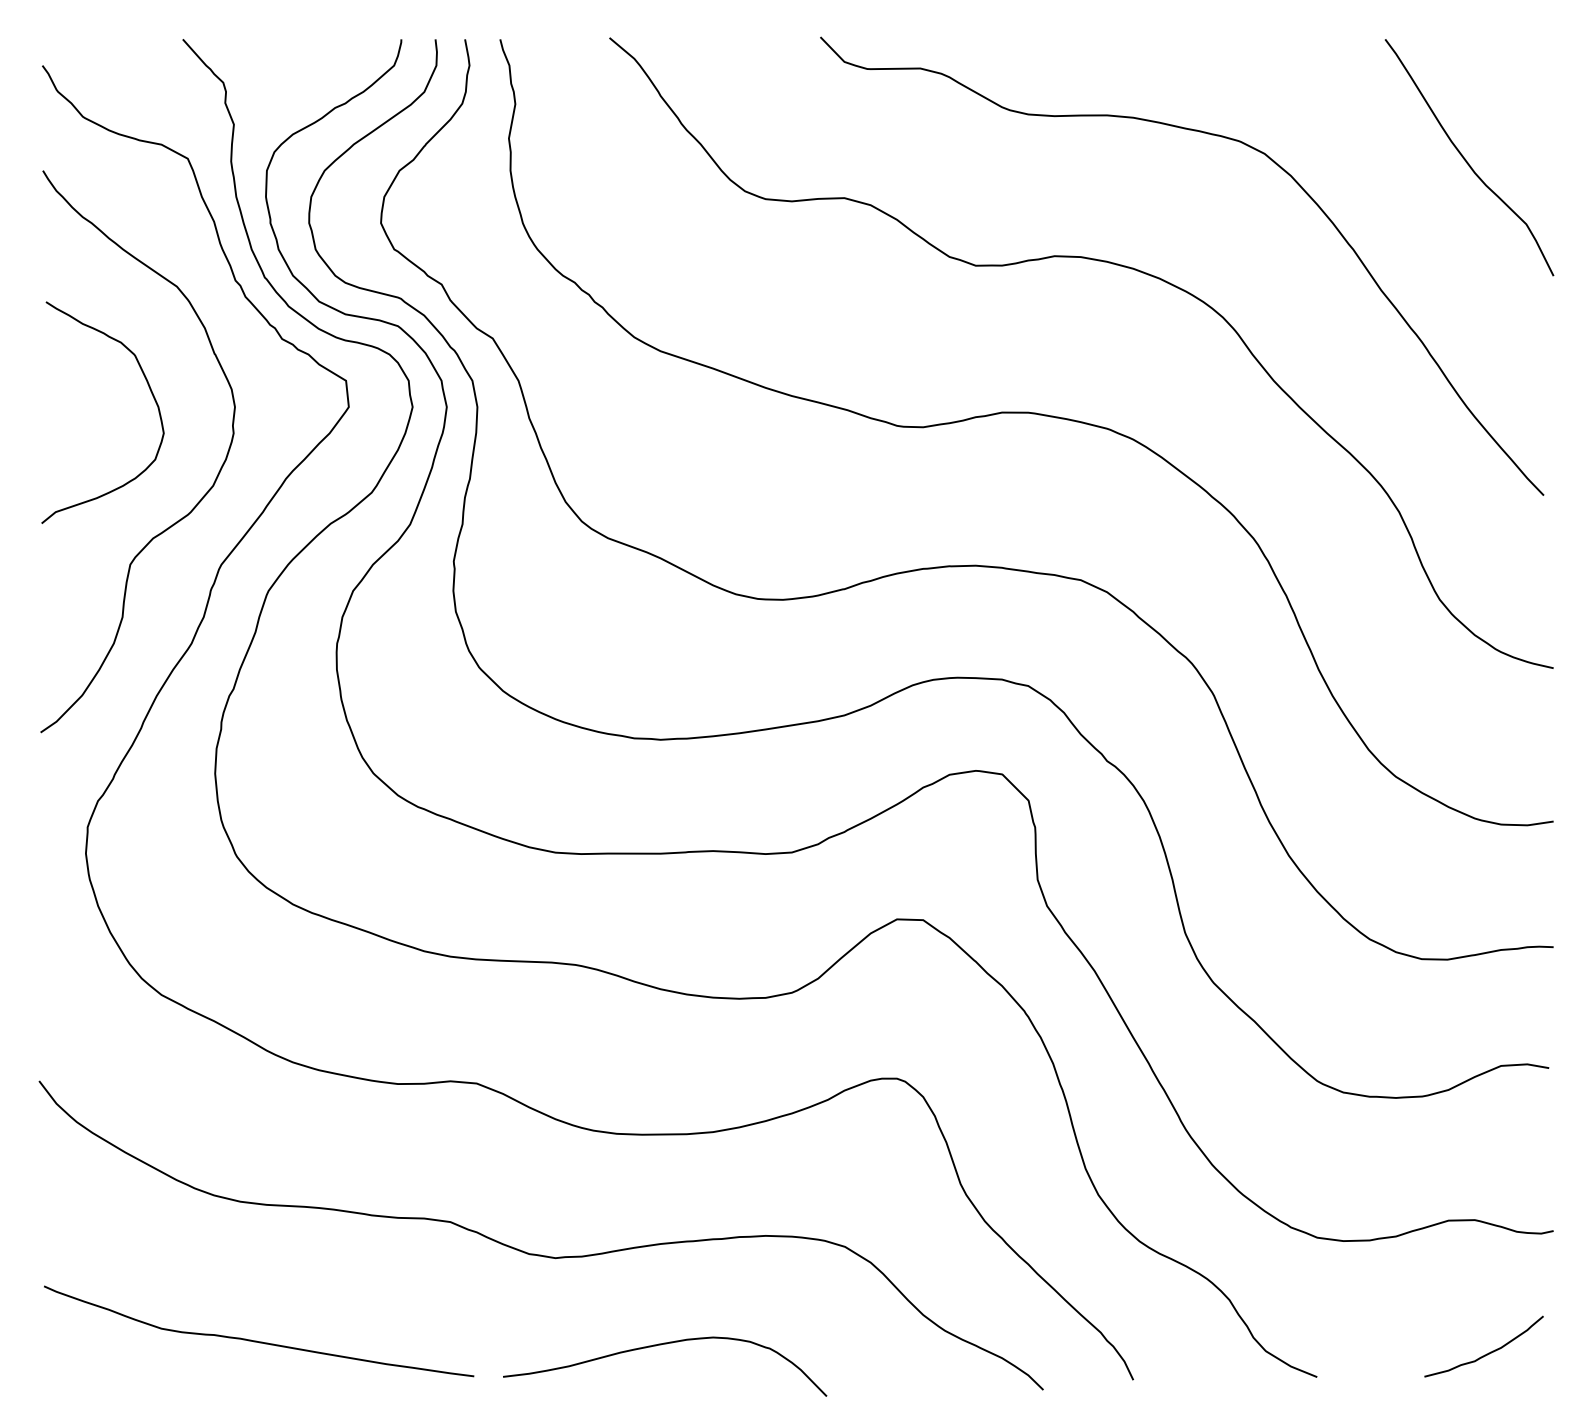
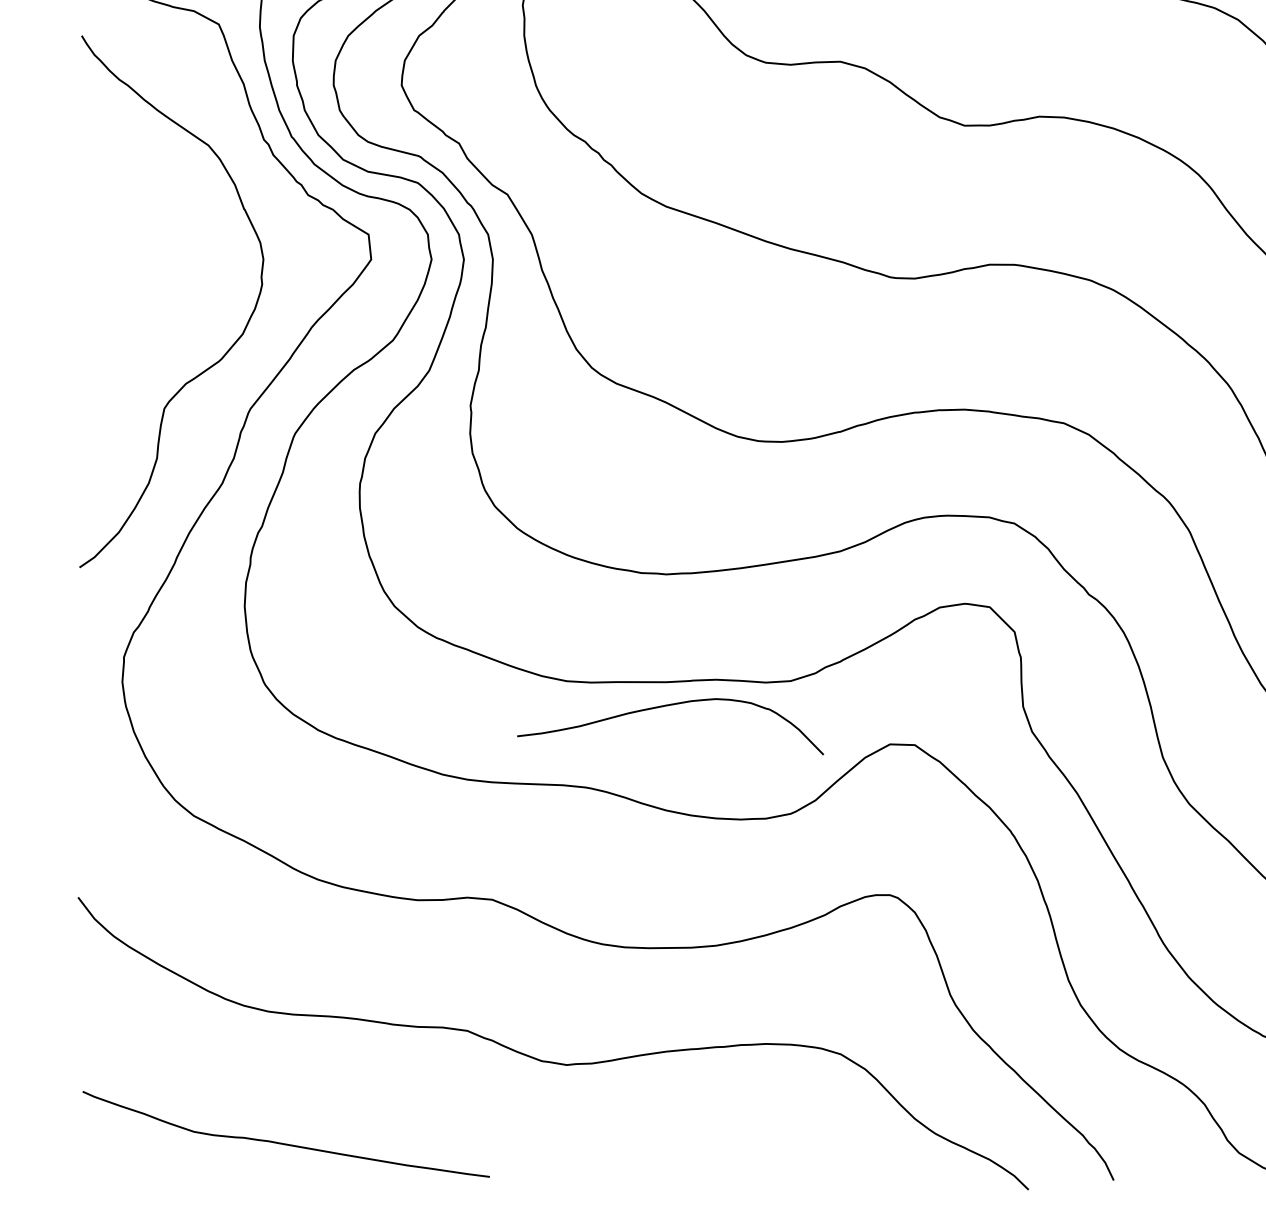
curve: (151, 394) -> (184, 247), removed
curve: (661, 1345) -> (667, 706), moved

